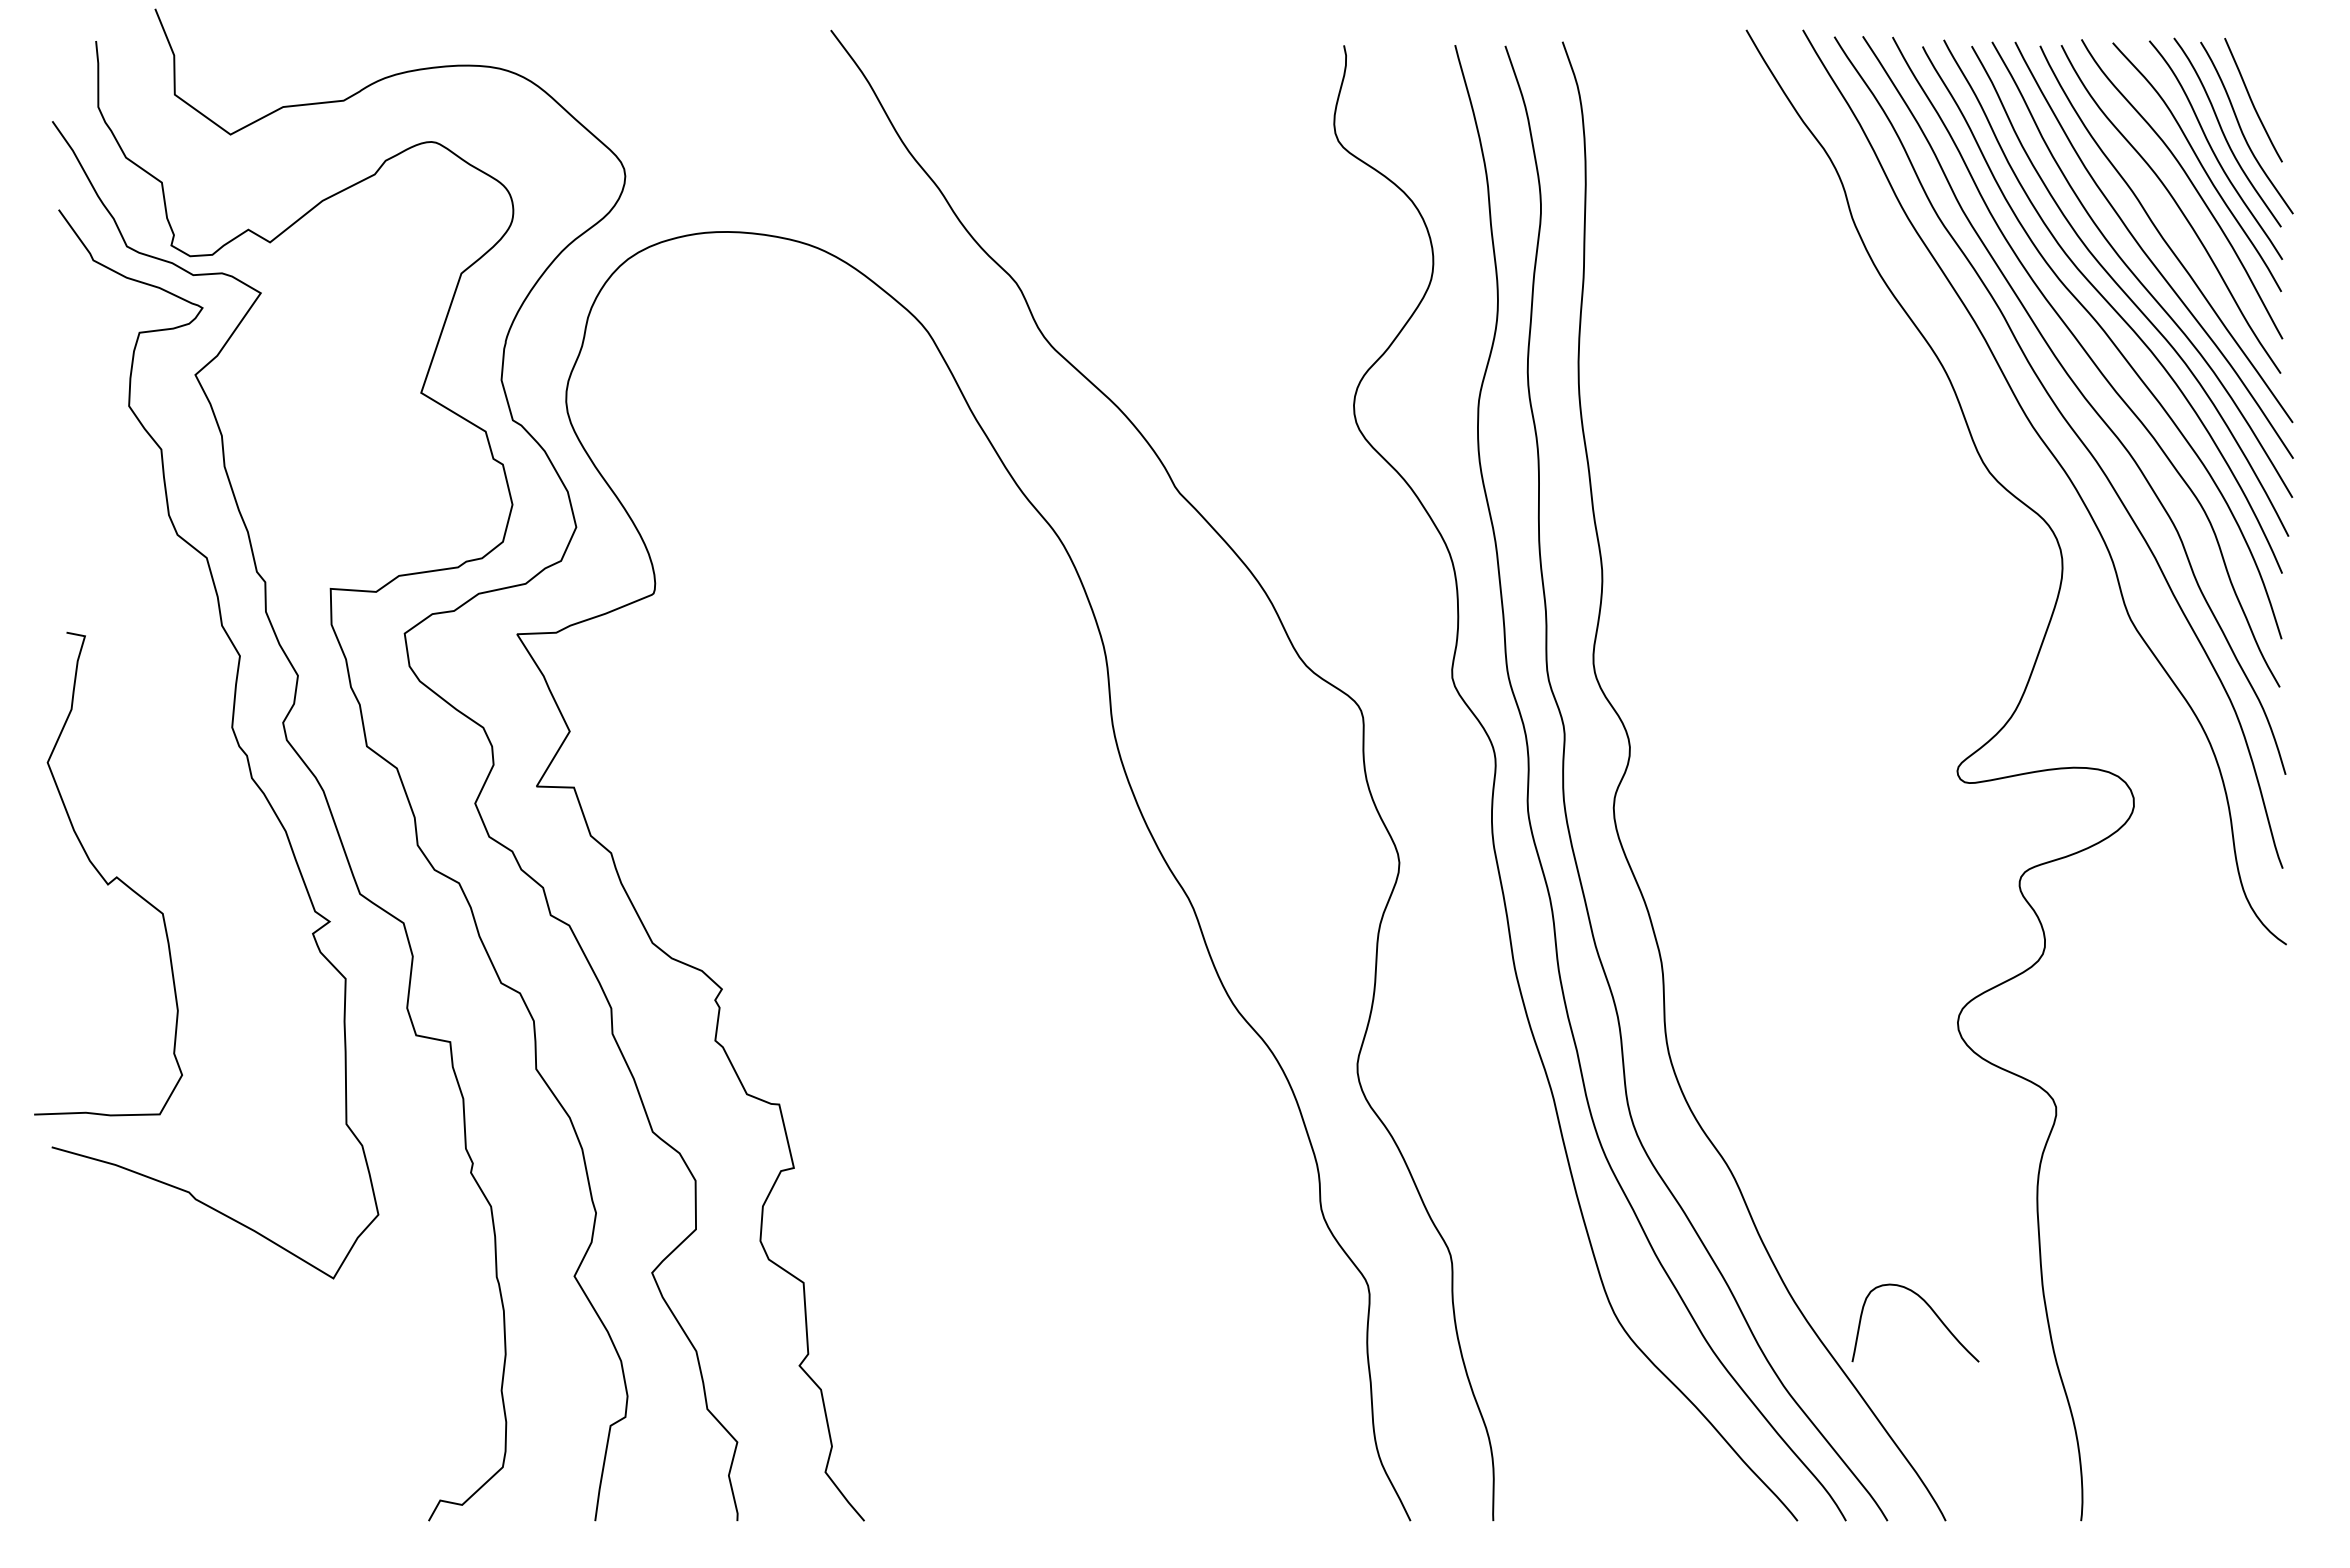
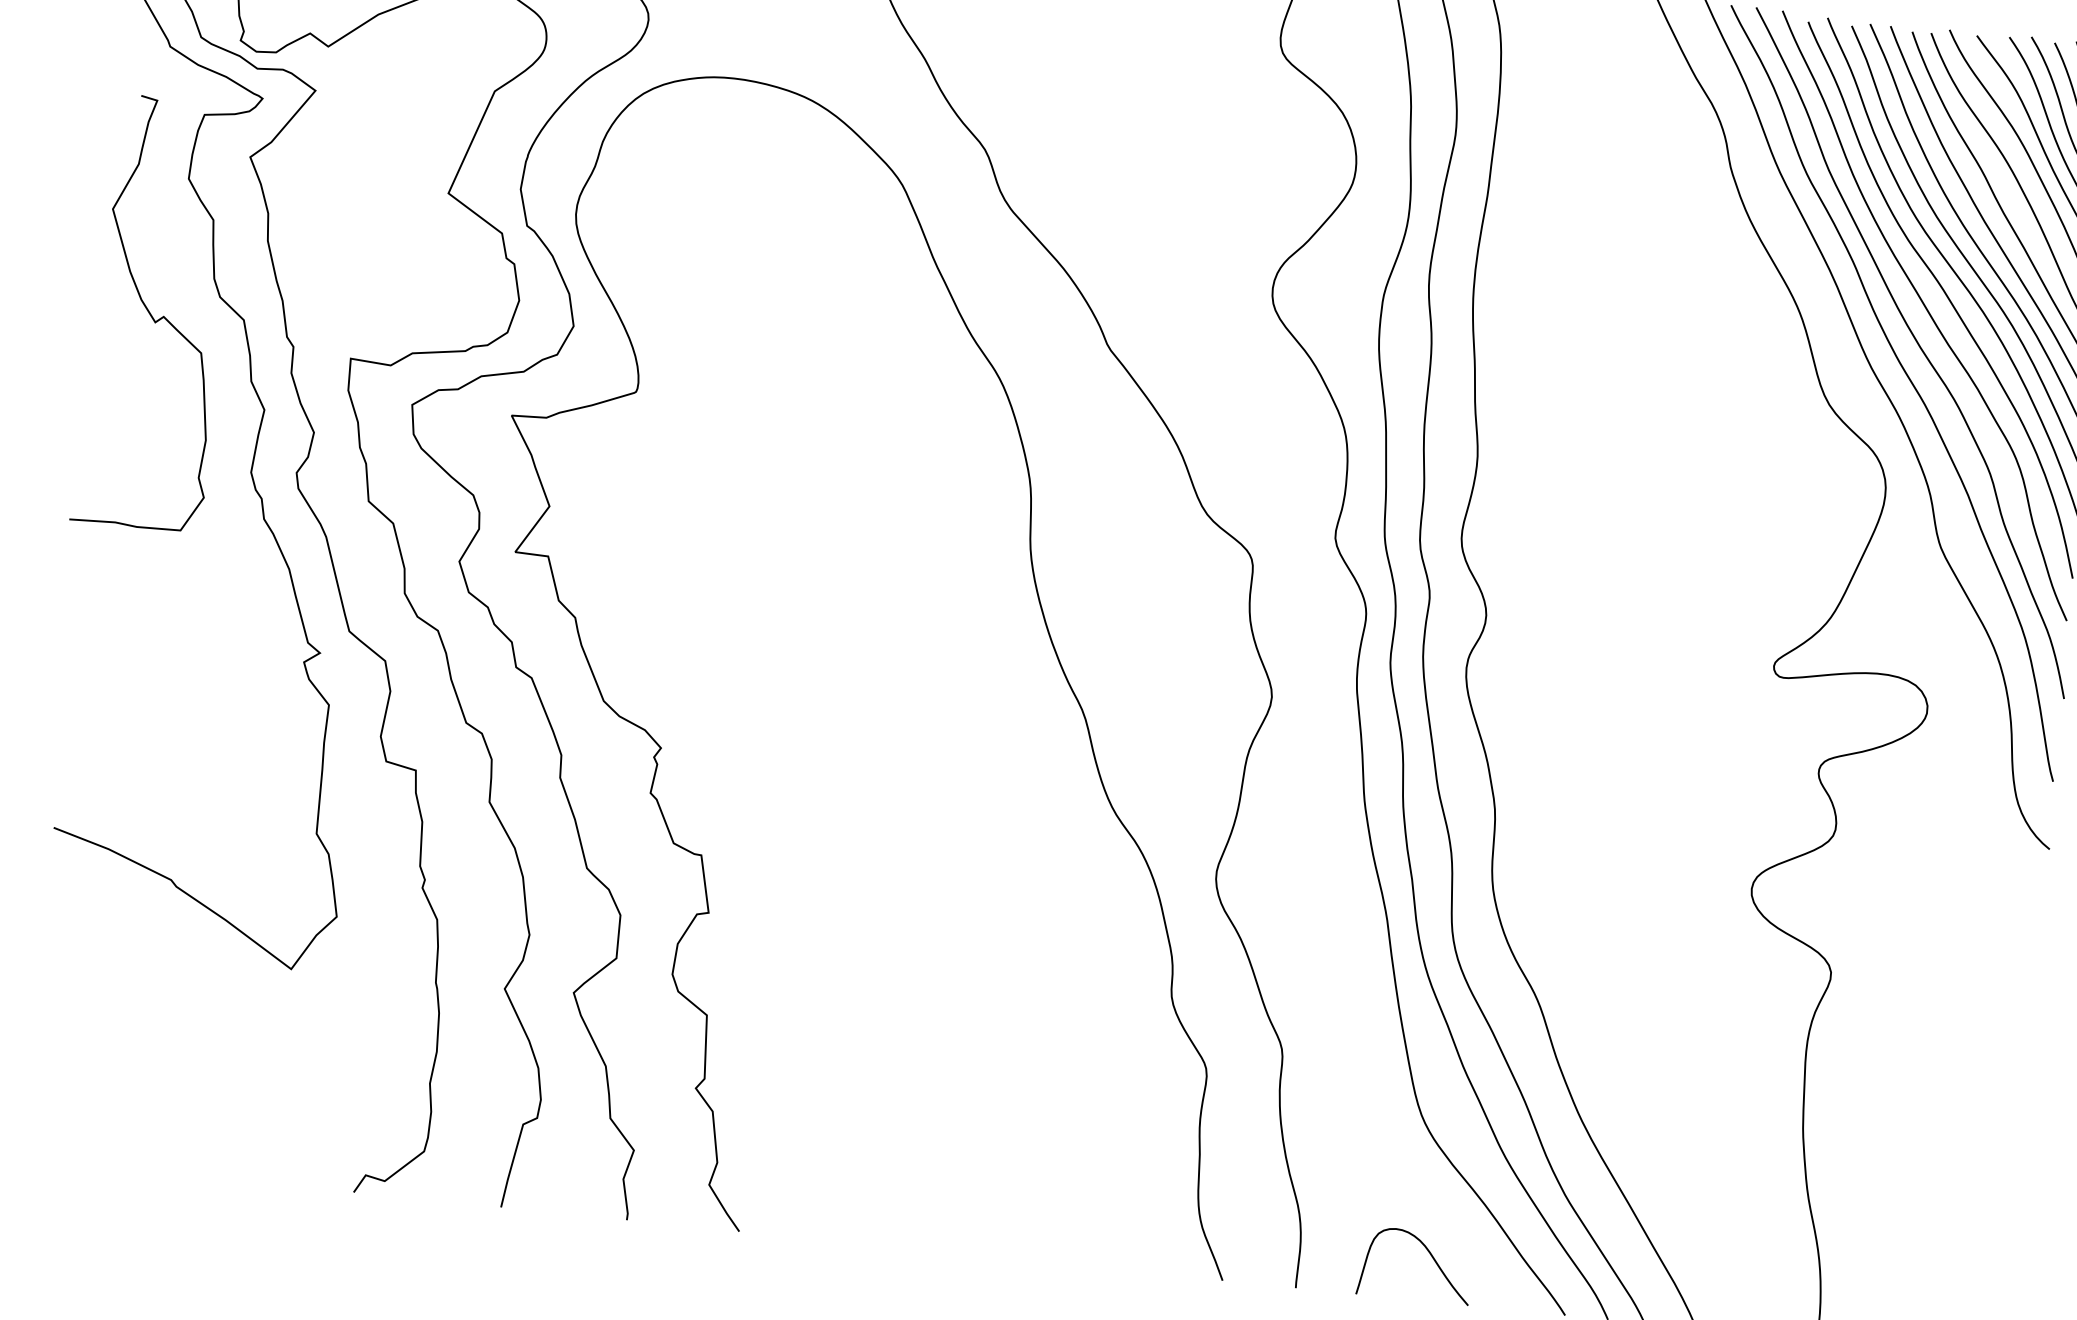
curve: (103, 876) -> (152, 314), moved
curve: (1930, 1309) -> (1429, 1254), moved

